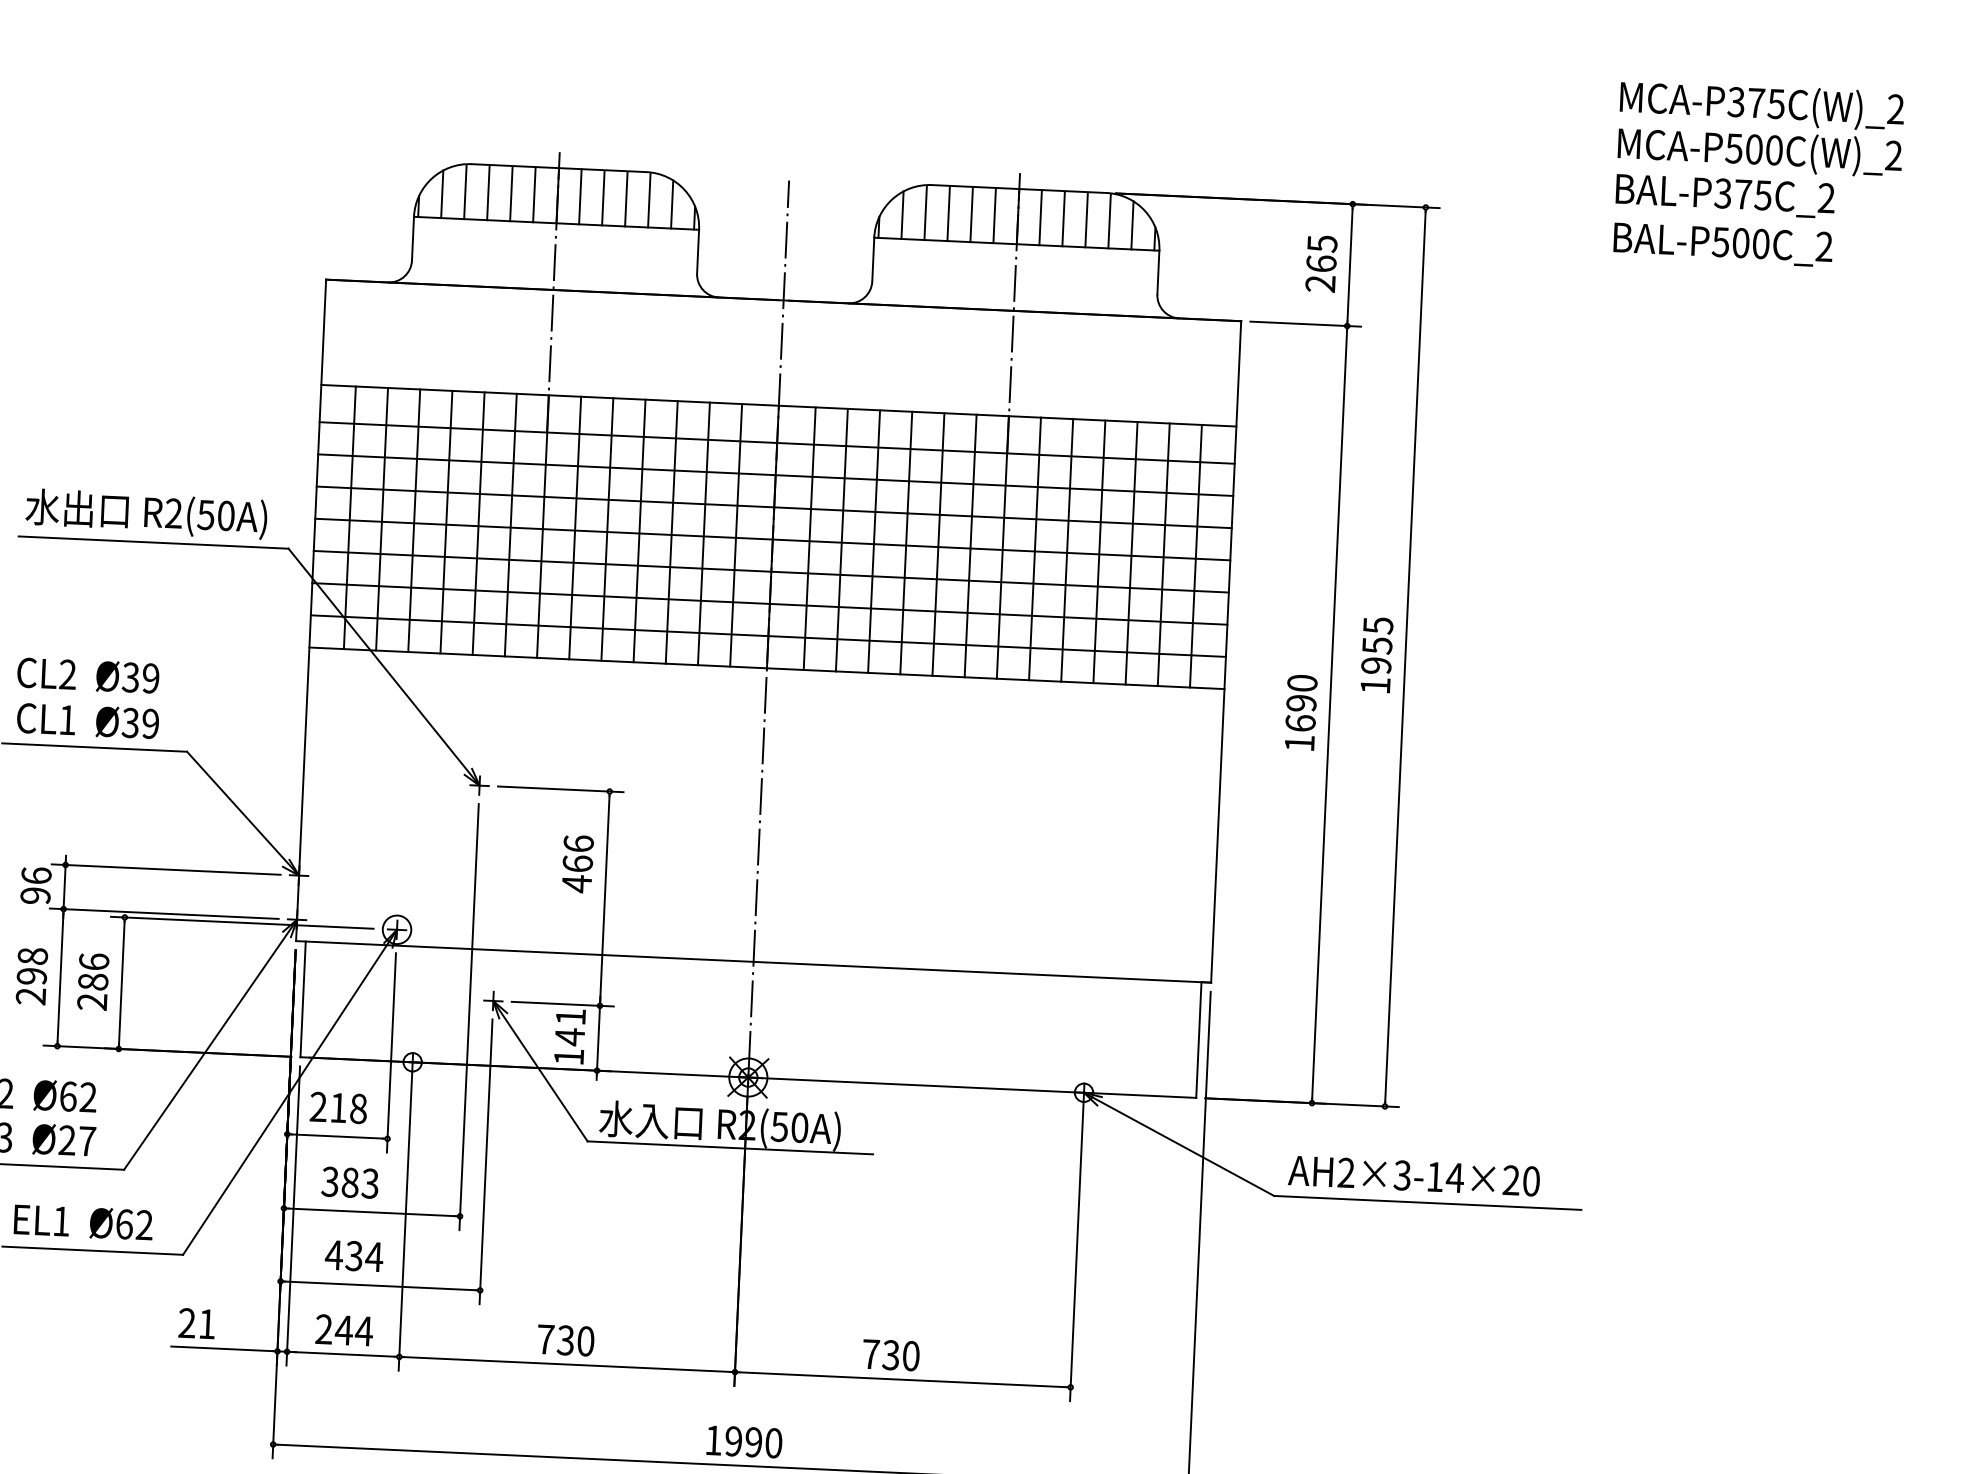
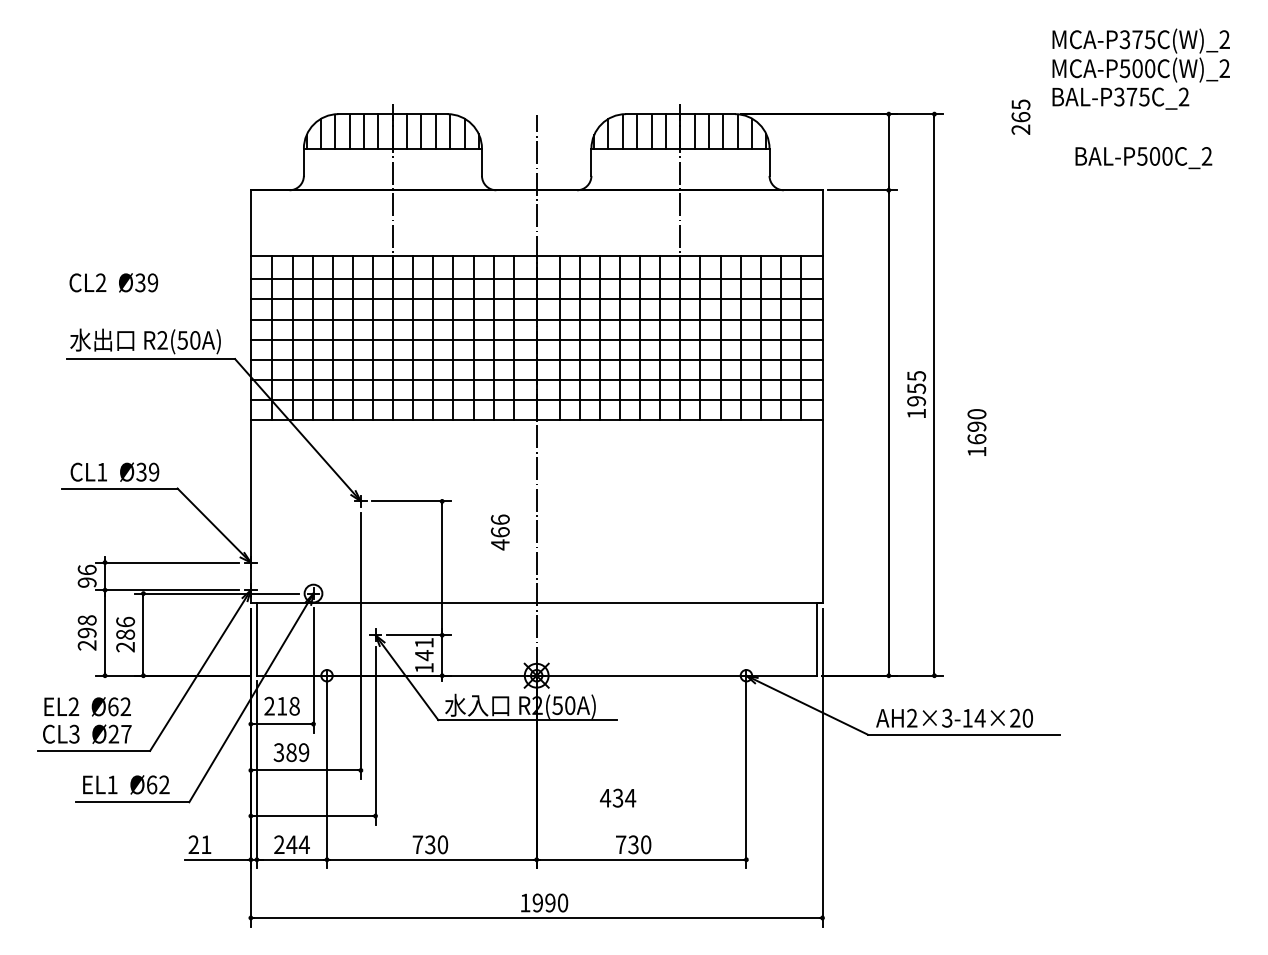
text: (1722, 245) -> (1143, 158), moved
text: (1320, 262) -> (1020, 116), moved
text: (87, 675) -> (113, 282), moved
text: (1300, 712) -> (976, 432), moved
text: (578, 864) -> (500, 532), moved
text: (369, 1183) -> (303, 752), 383 -> 389
text: (353, 1254) -> (617, 797), moved

